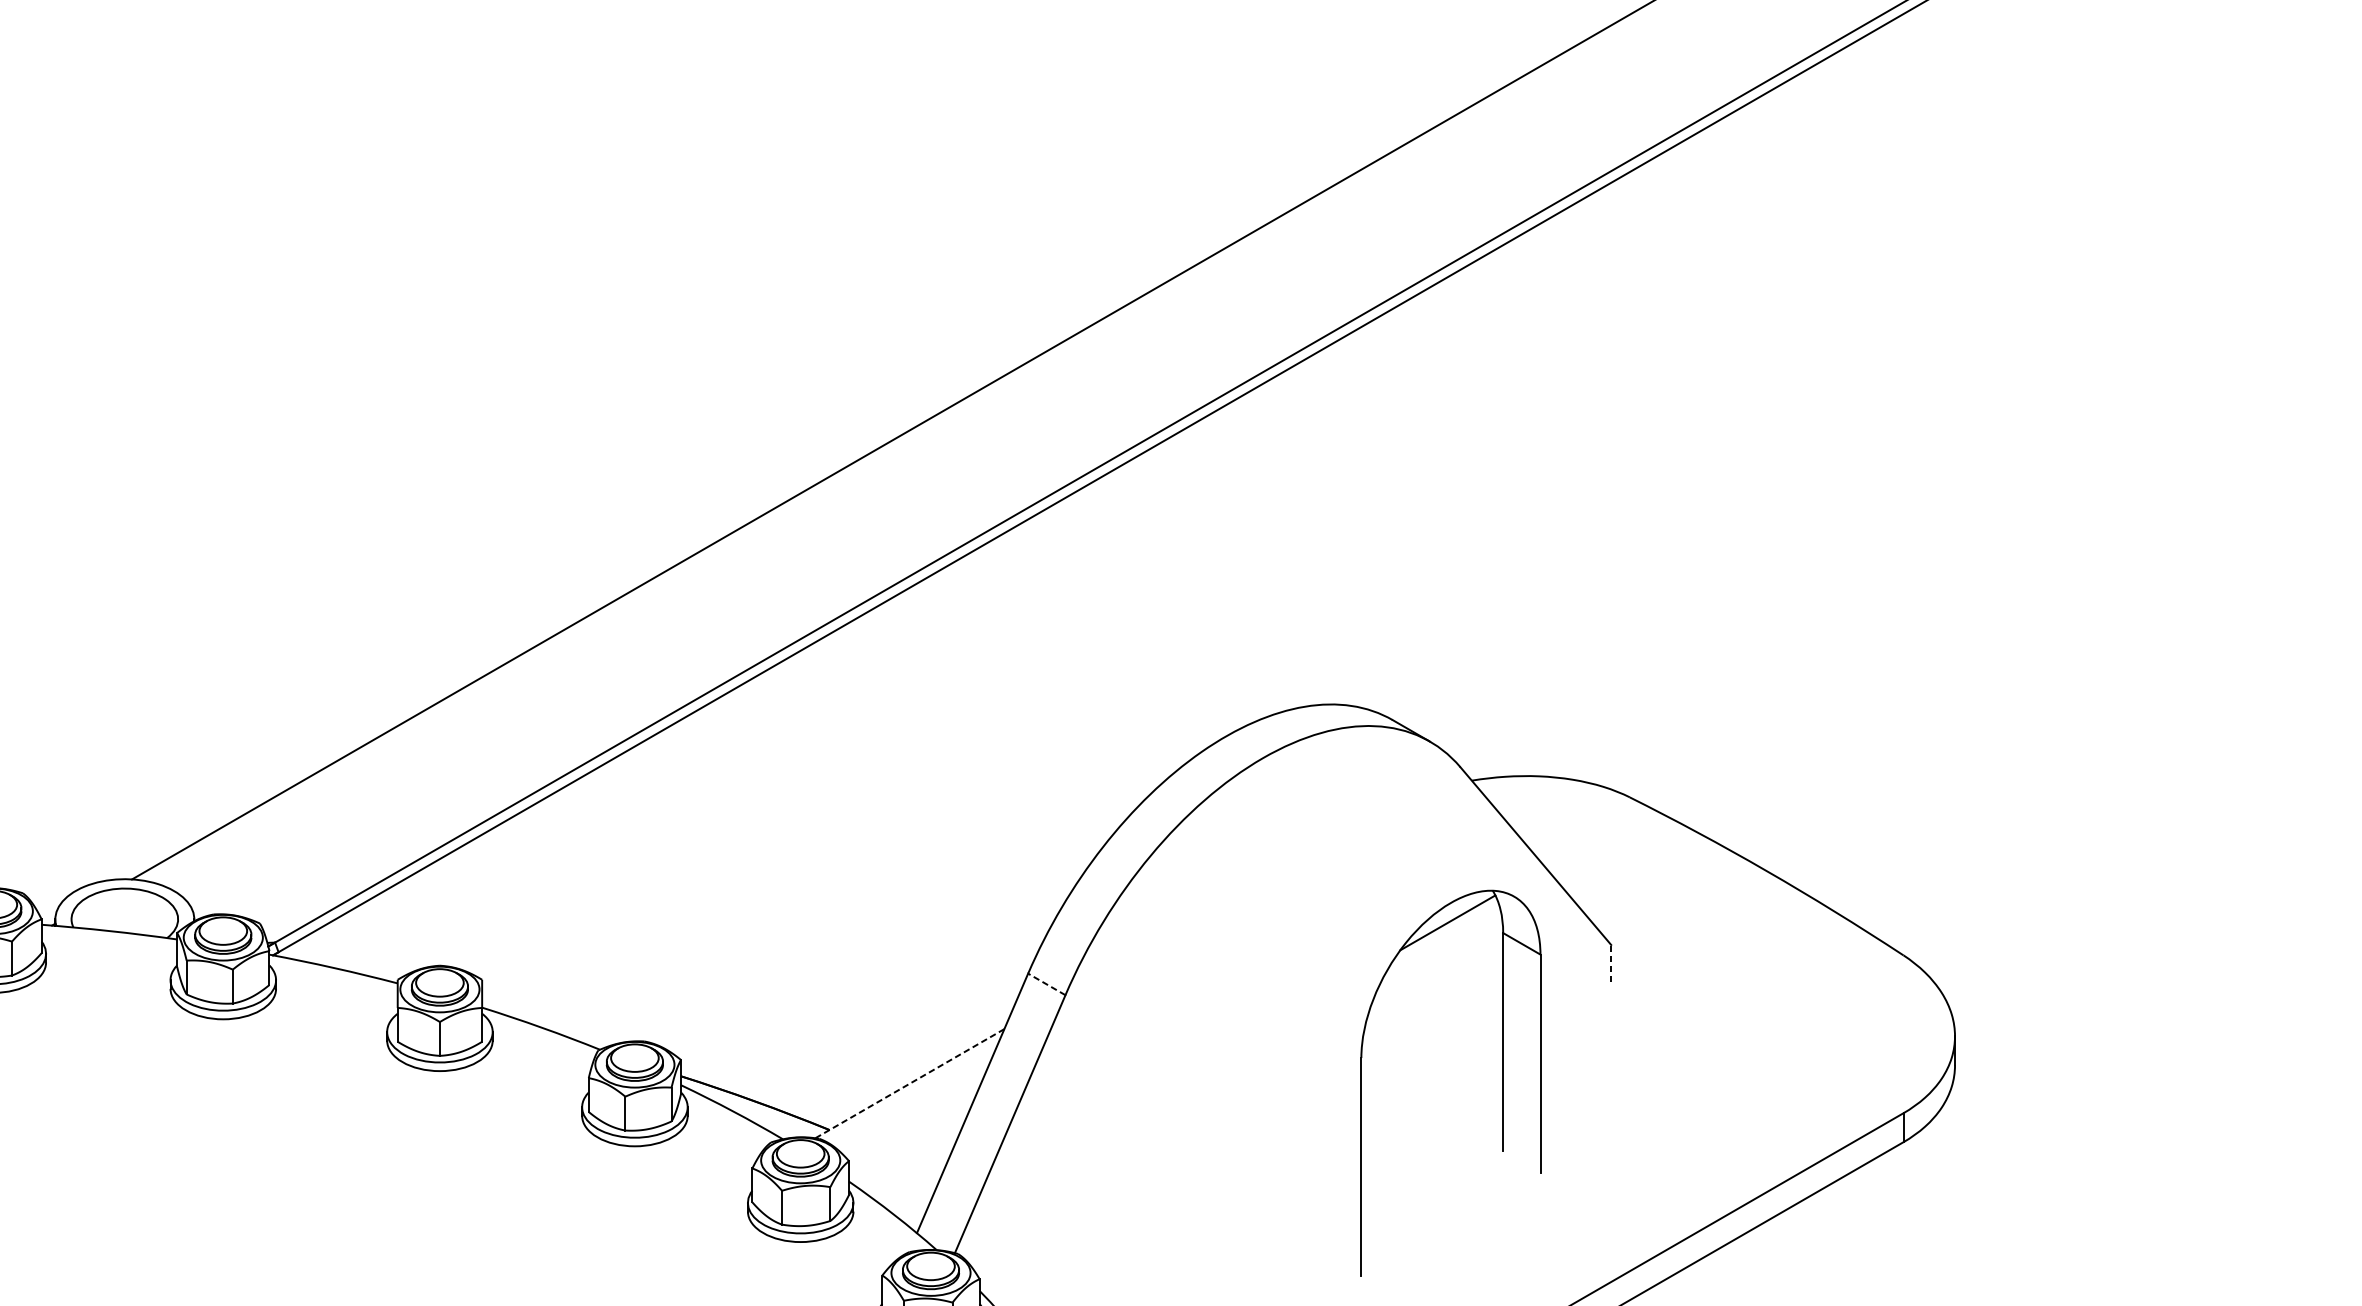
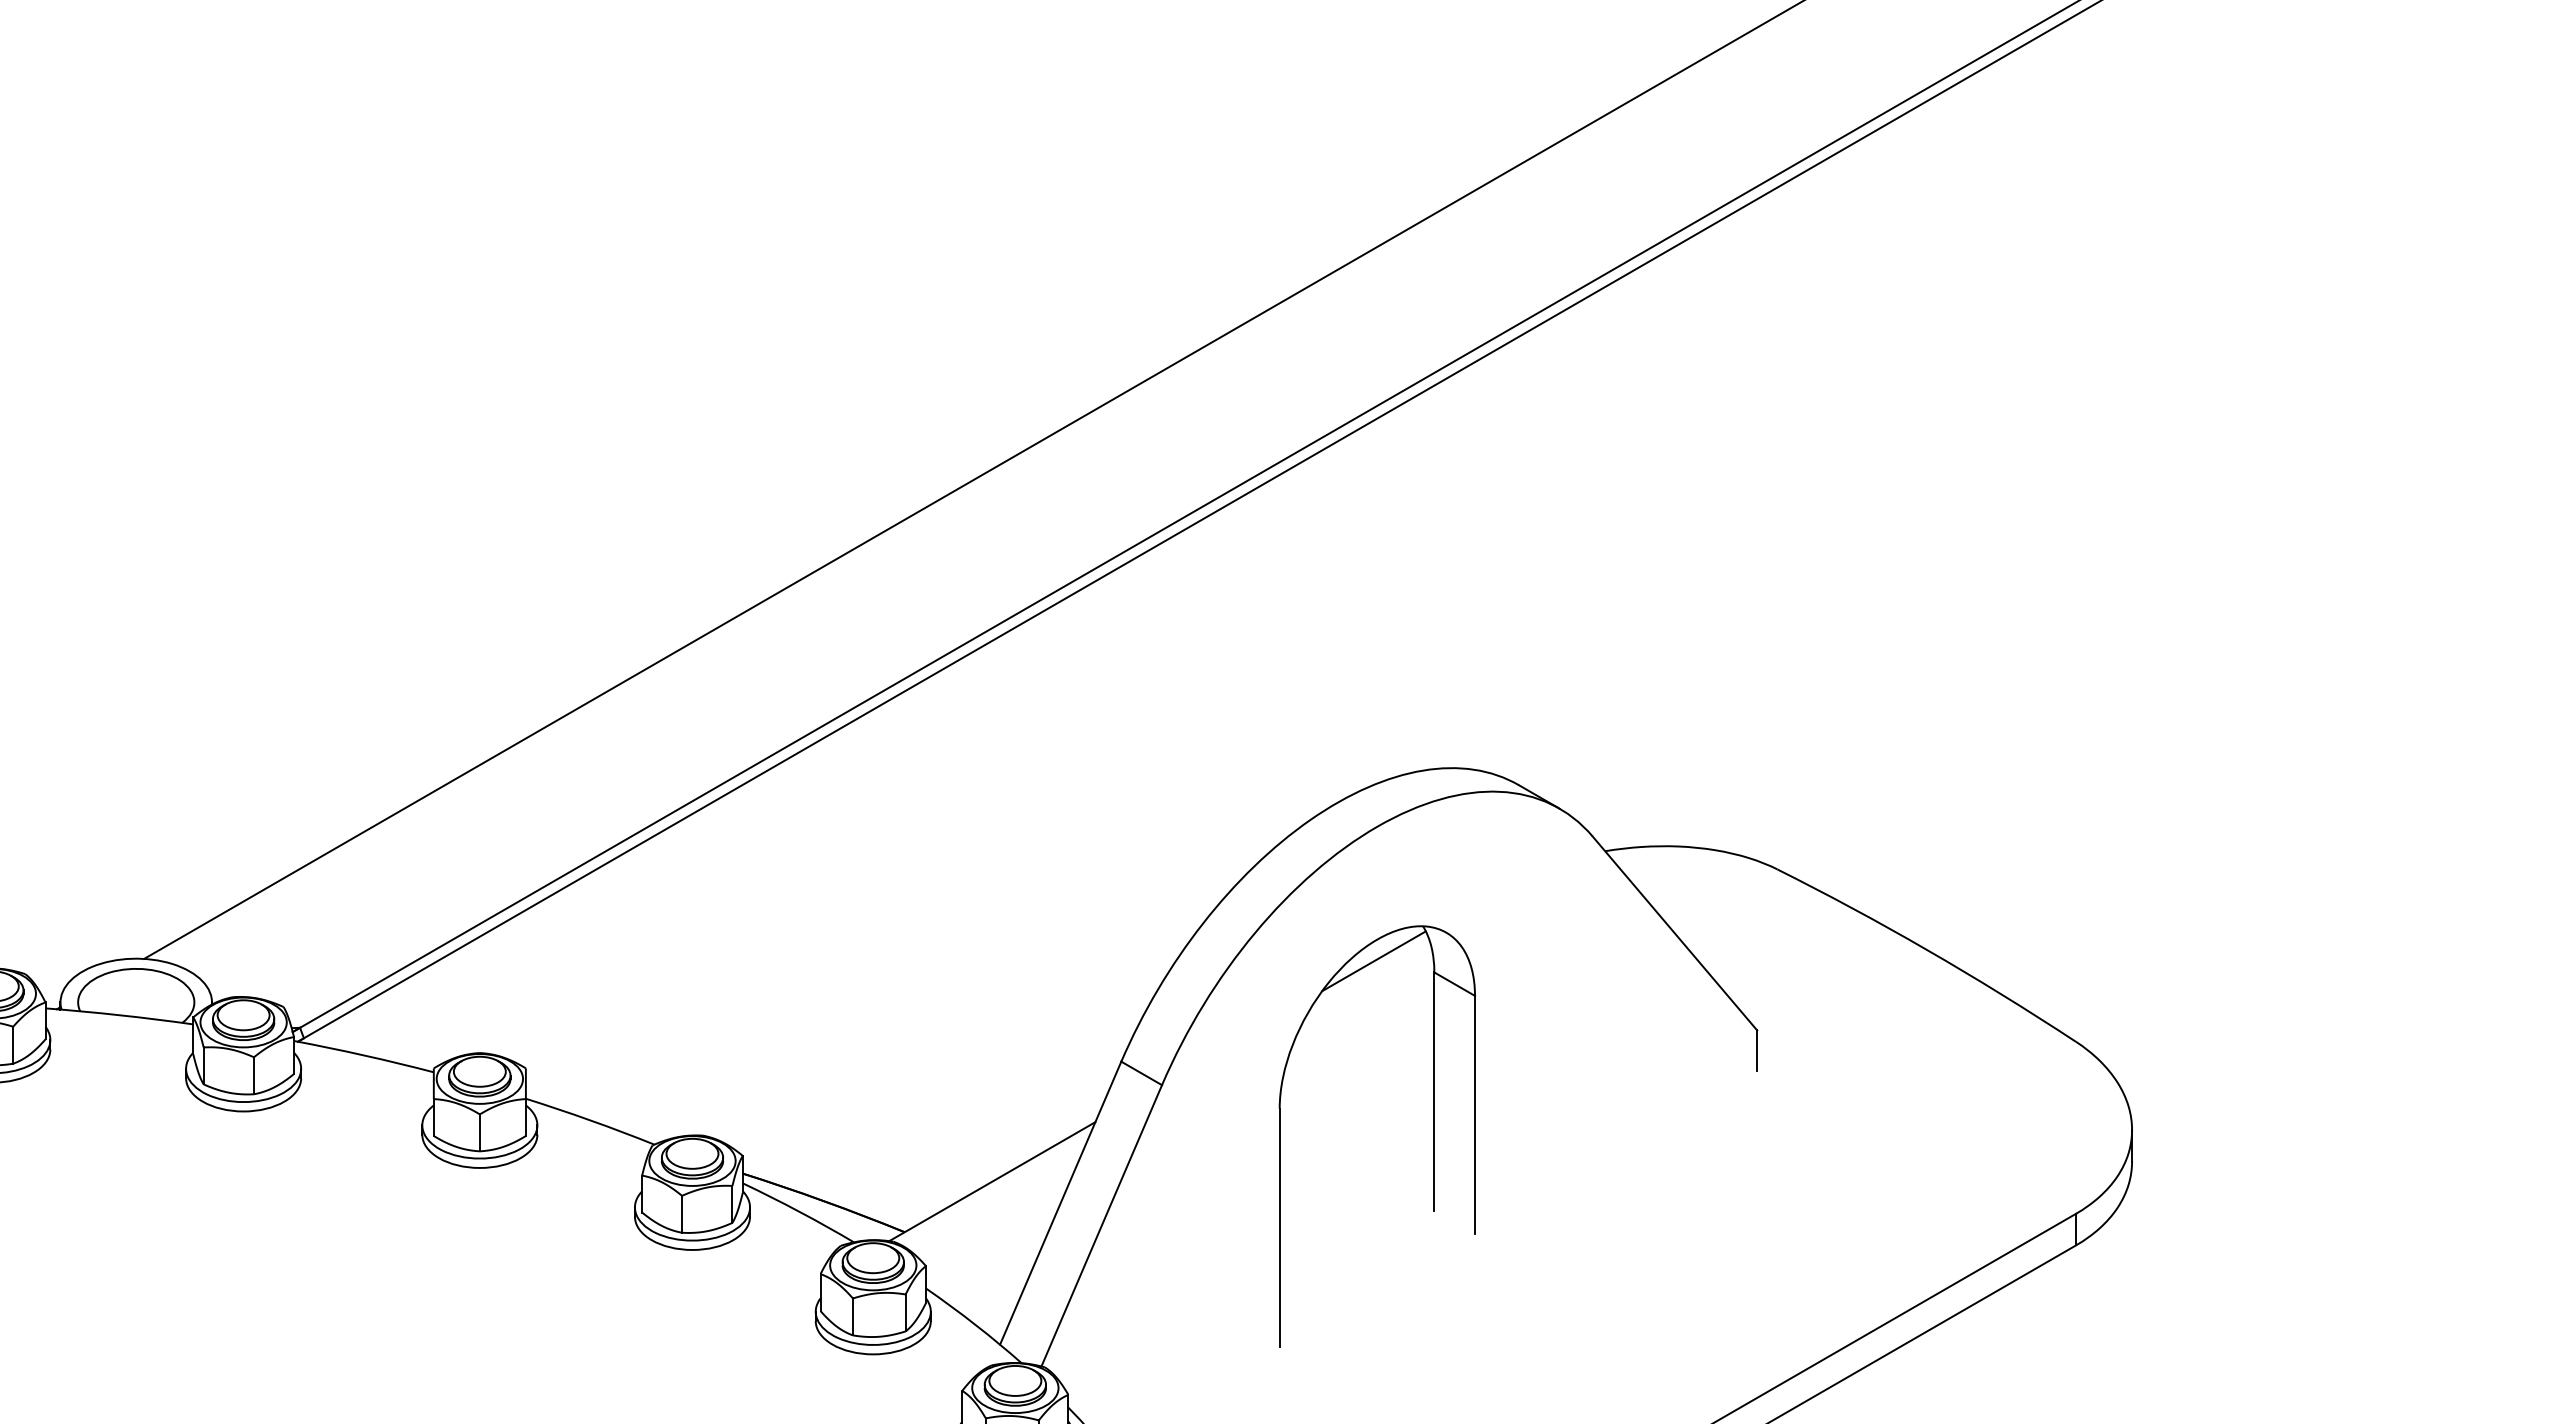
line: (1611, 963) -> (1757, 1050), dashed -> solid
line: (1046, 984) -> (1141, 1073), dashed -> solid
line: (910, 1083) -> (992, 1181), dashed -> solid
part: (1502, 1083) -> (1433, 1136), moved

